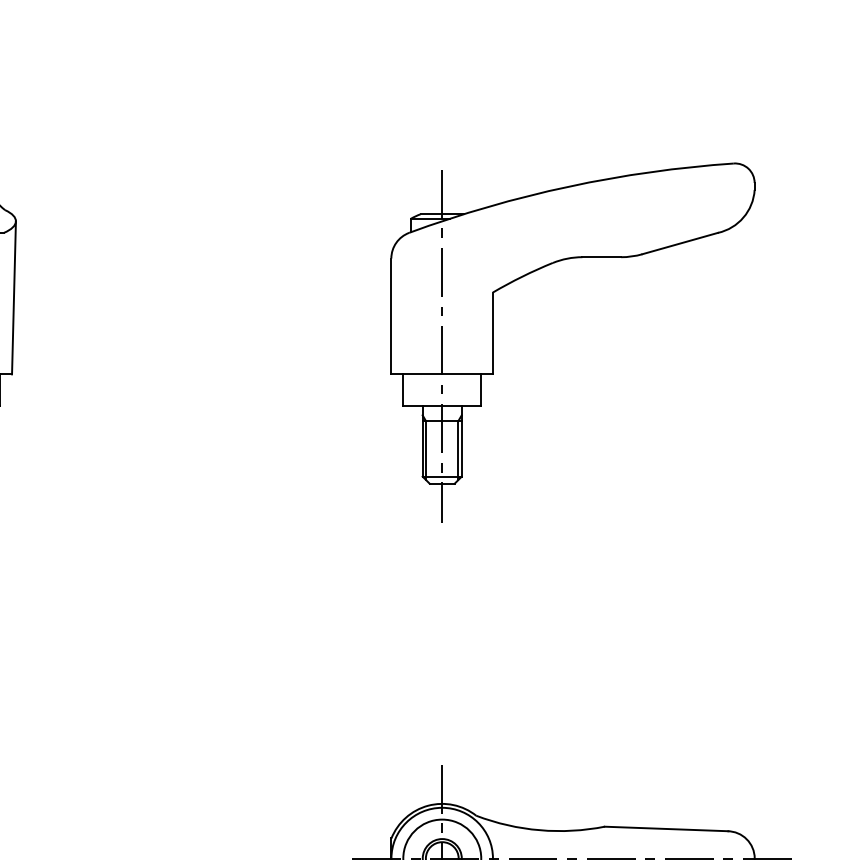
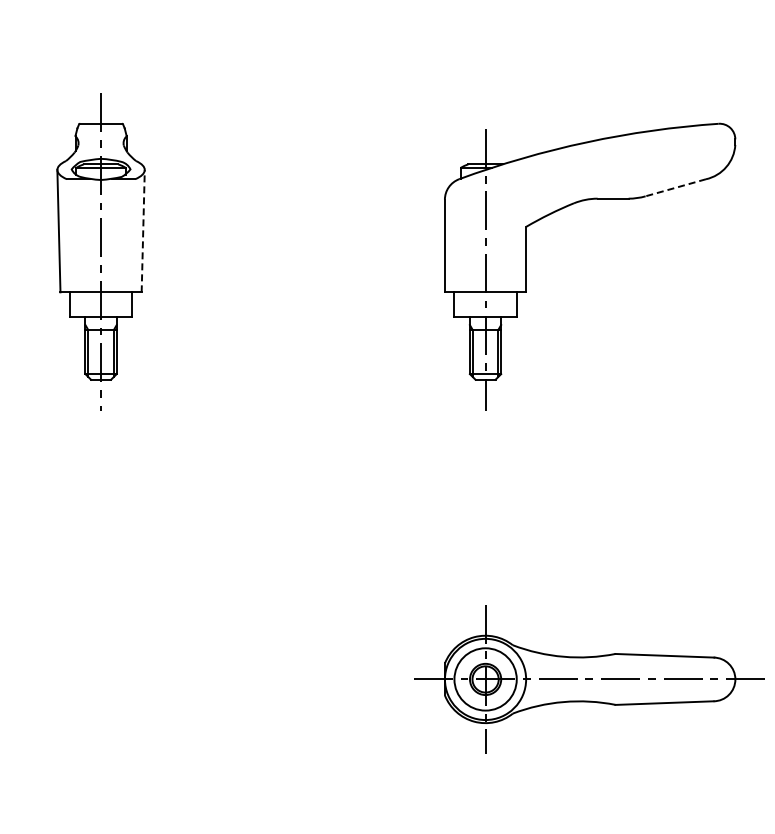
line: (679, 243) -> (675, 187), solid -> dashed
line: (14, 296) -> (143, 230), solid -> dashed

